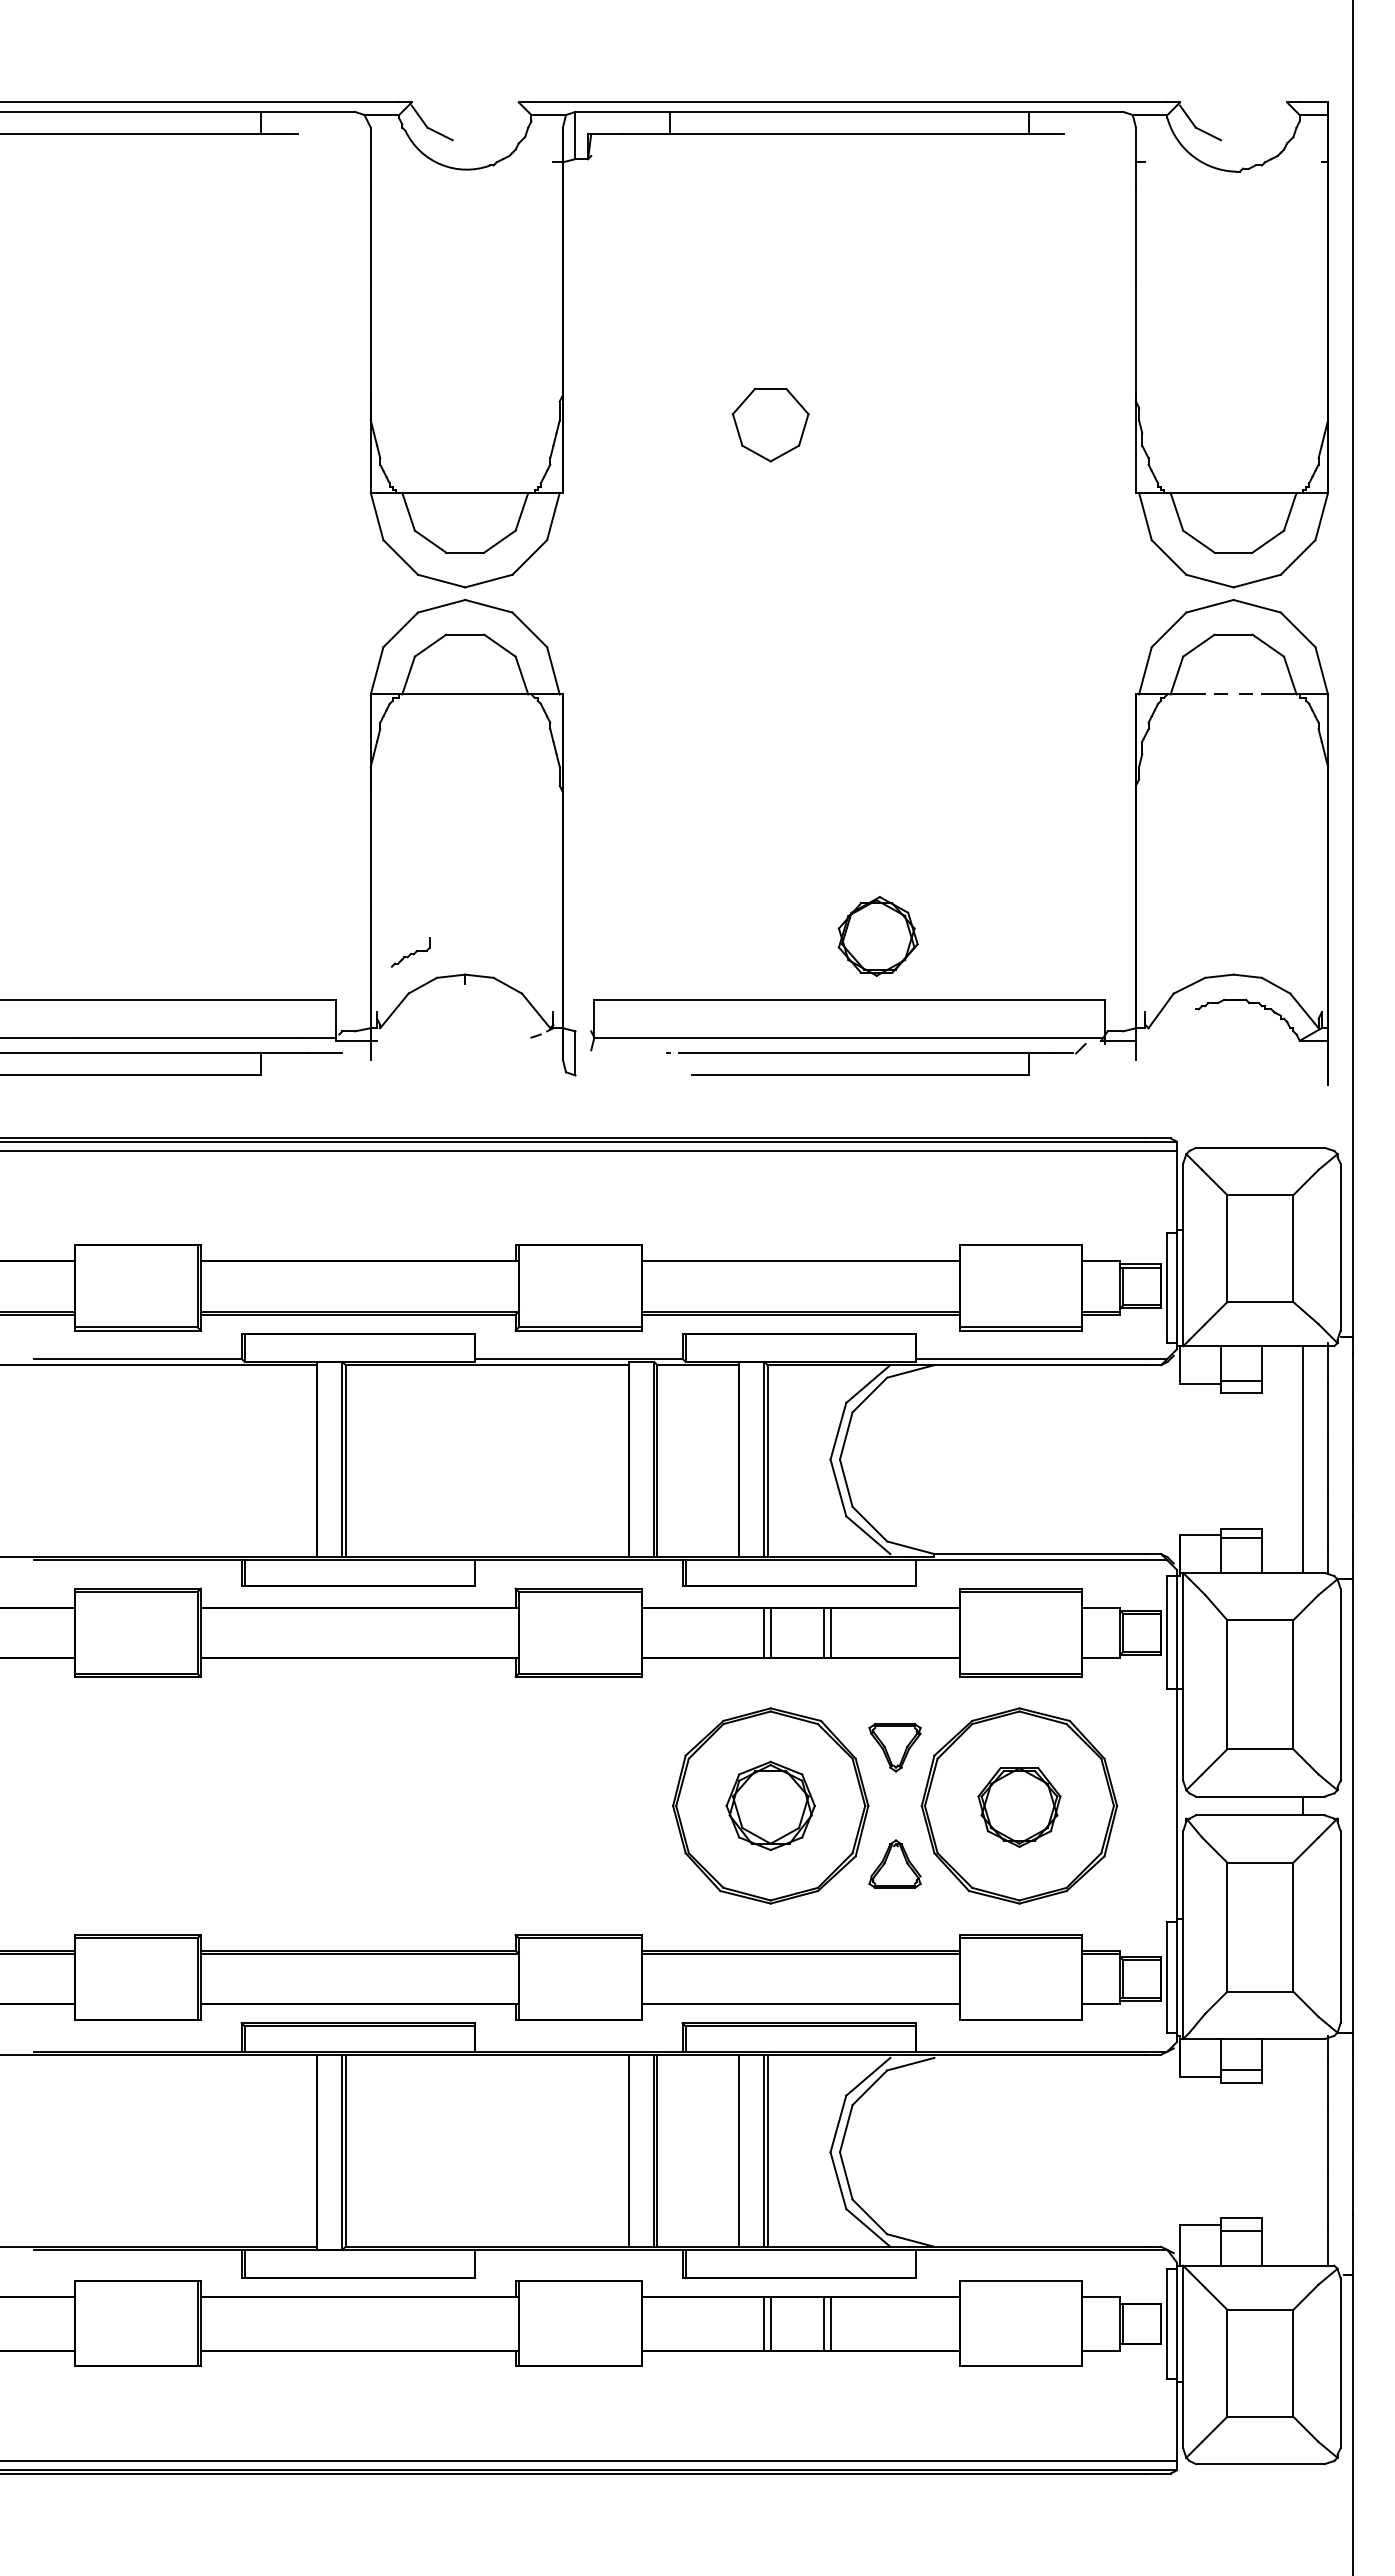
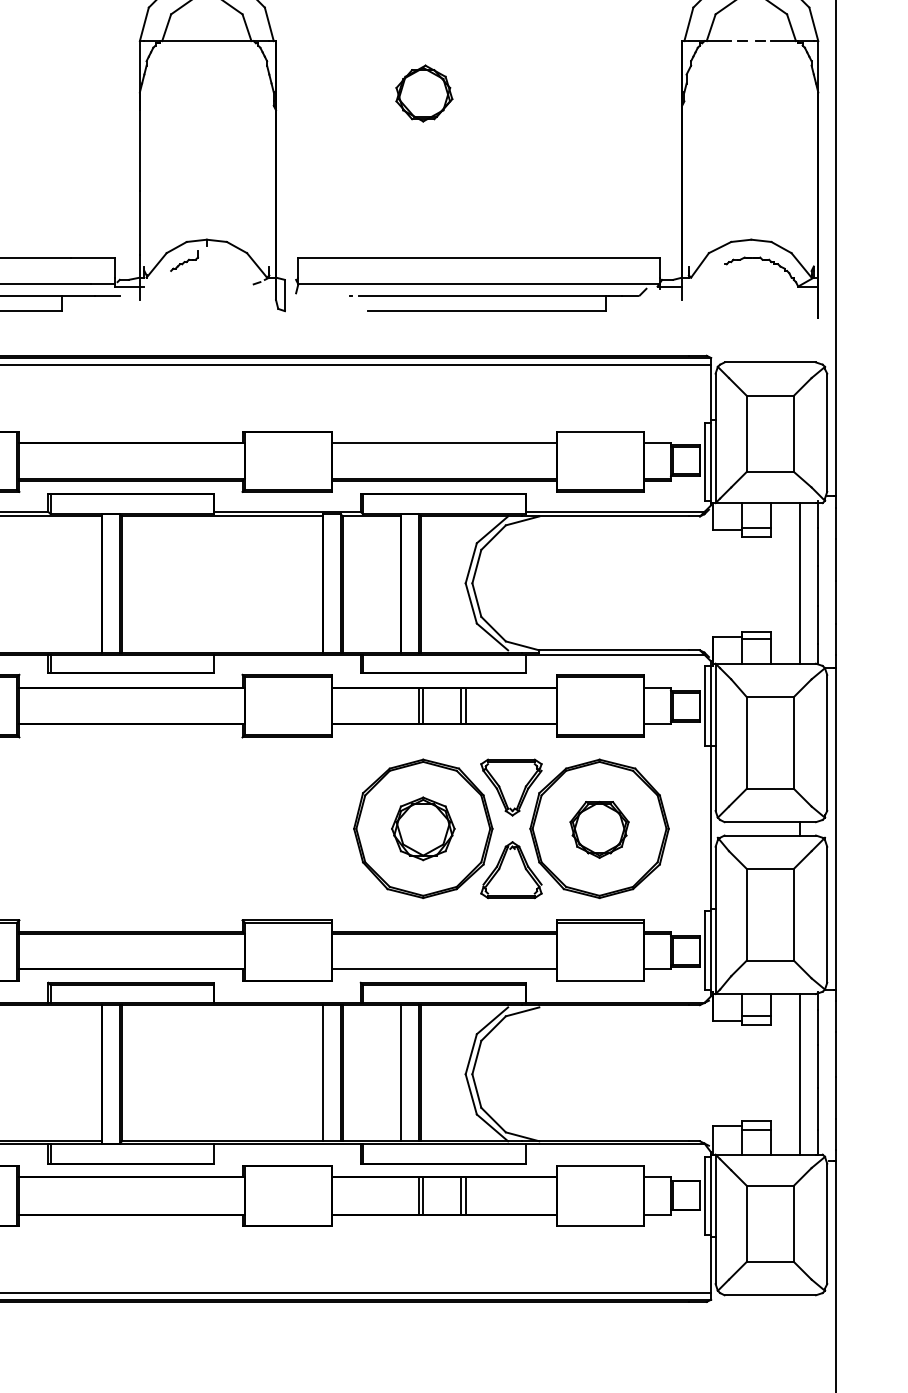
part: (877, 936) -> (423, 93), moved
part: (410, 952) -> (184, 260), moved
part: (894, 1747) -> (511, 787), size x1.67
part: (894, 1863) -> (511, 869), size x1.67
line: (1302, 2152) -> (800, 1074), added

